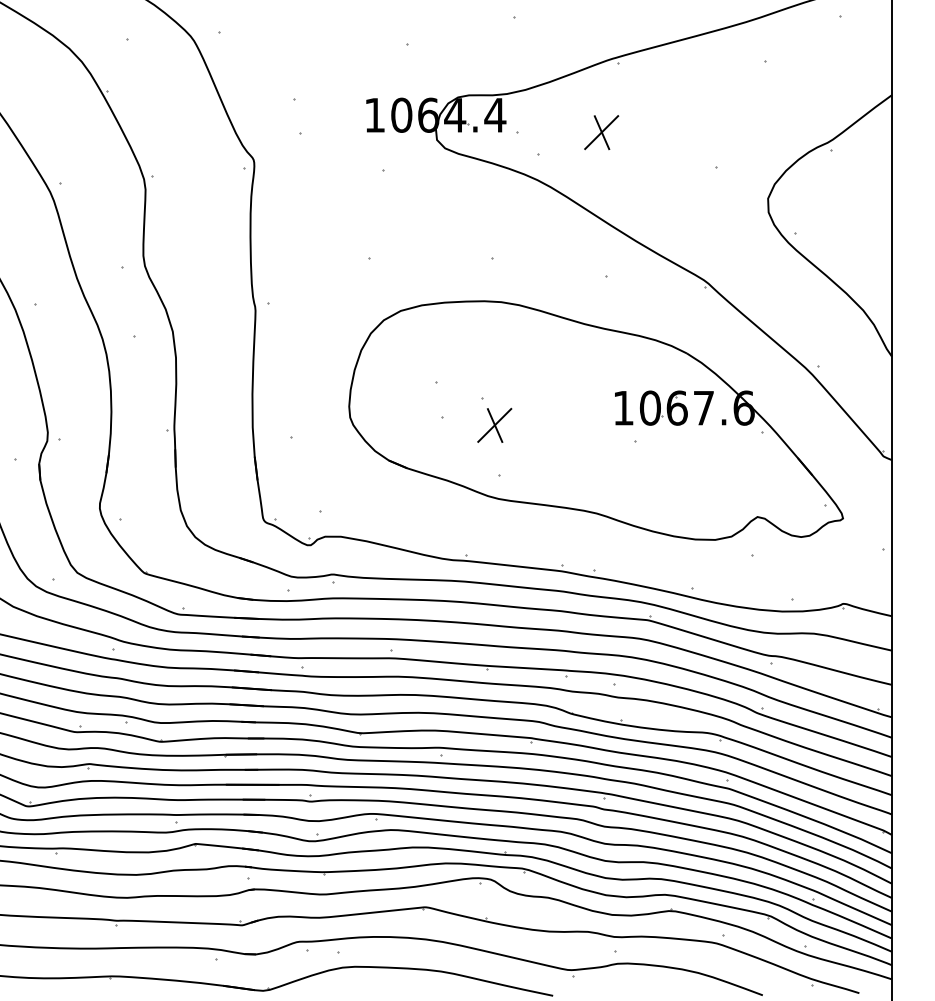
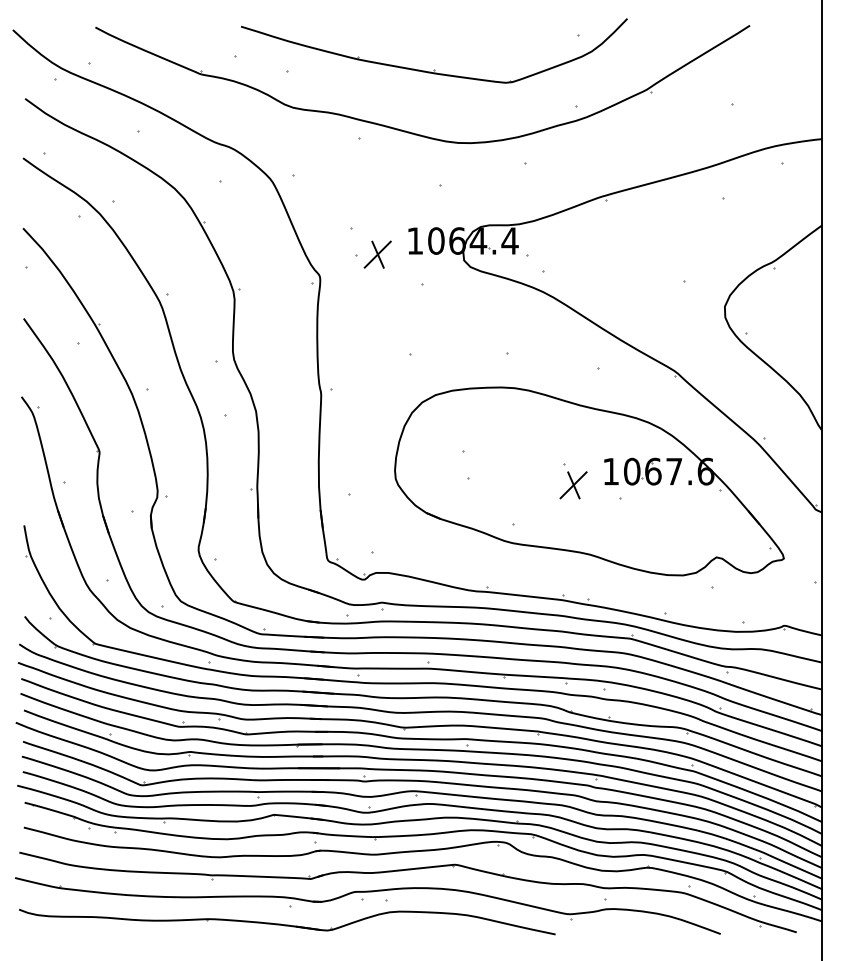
part: (601, 132) -> (377, 254), moved
part: (494, 420) -> (573, 481), moved

